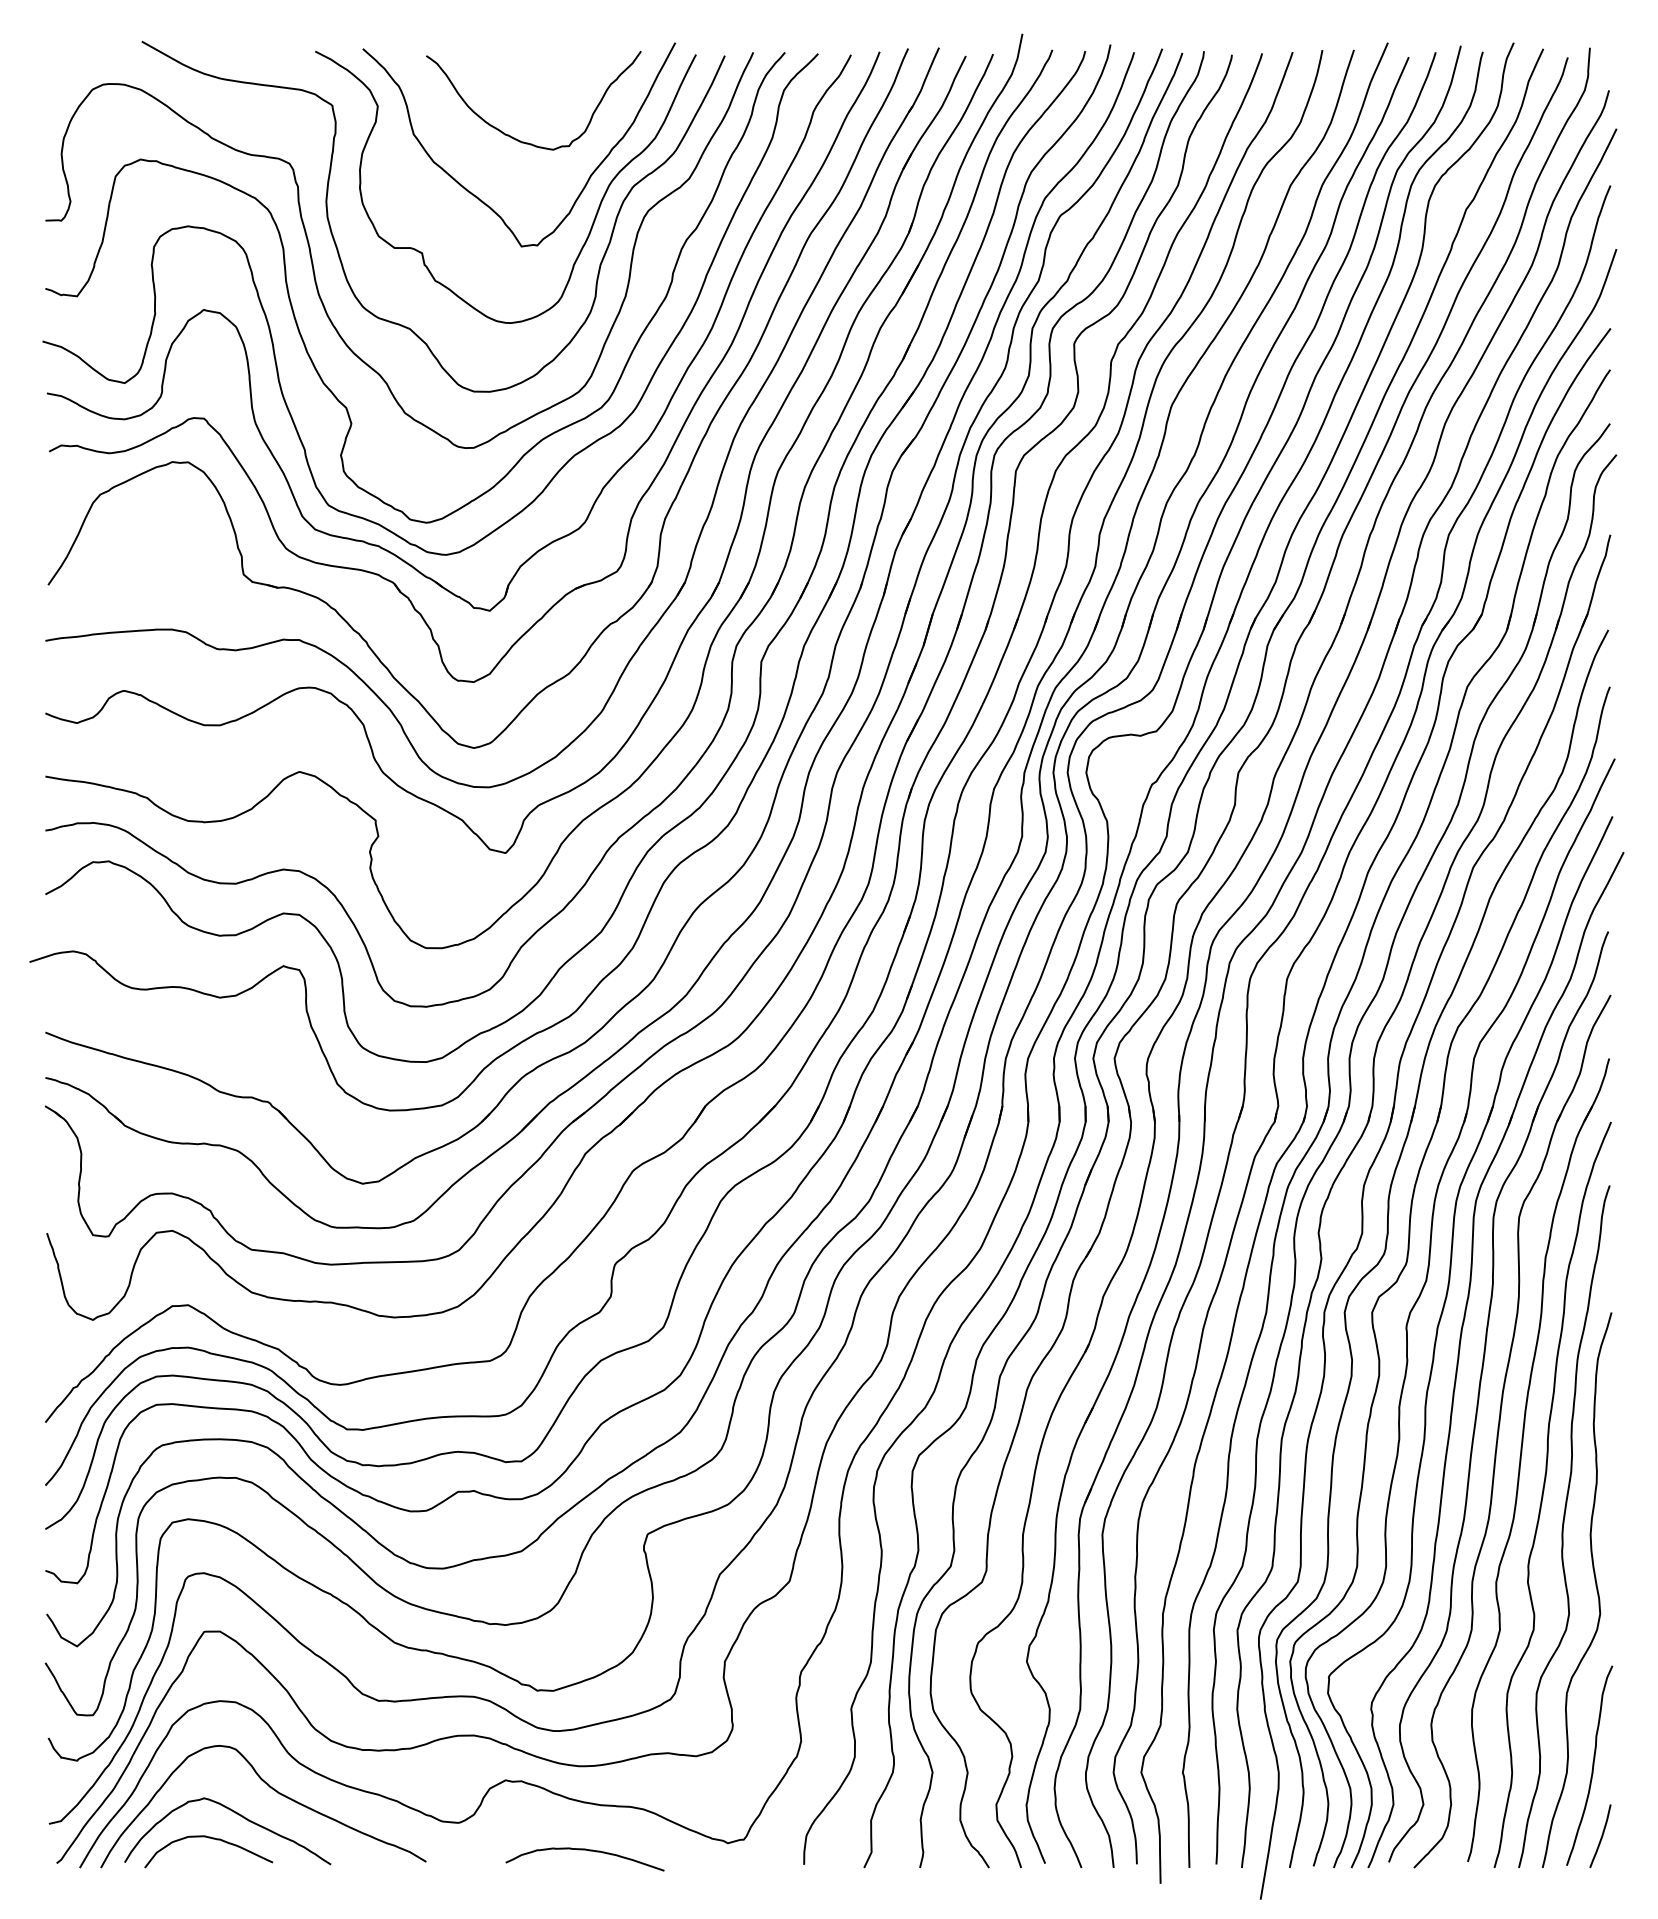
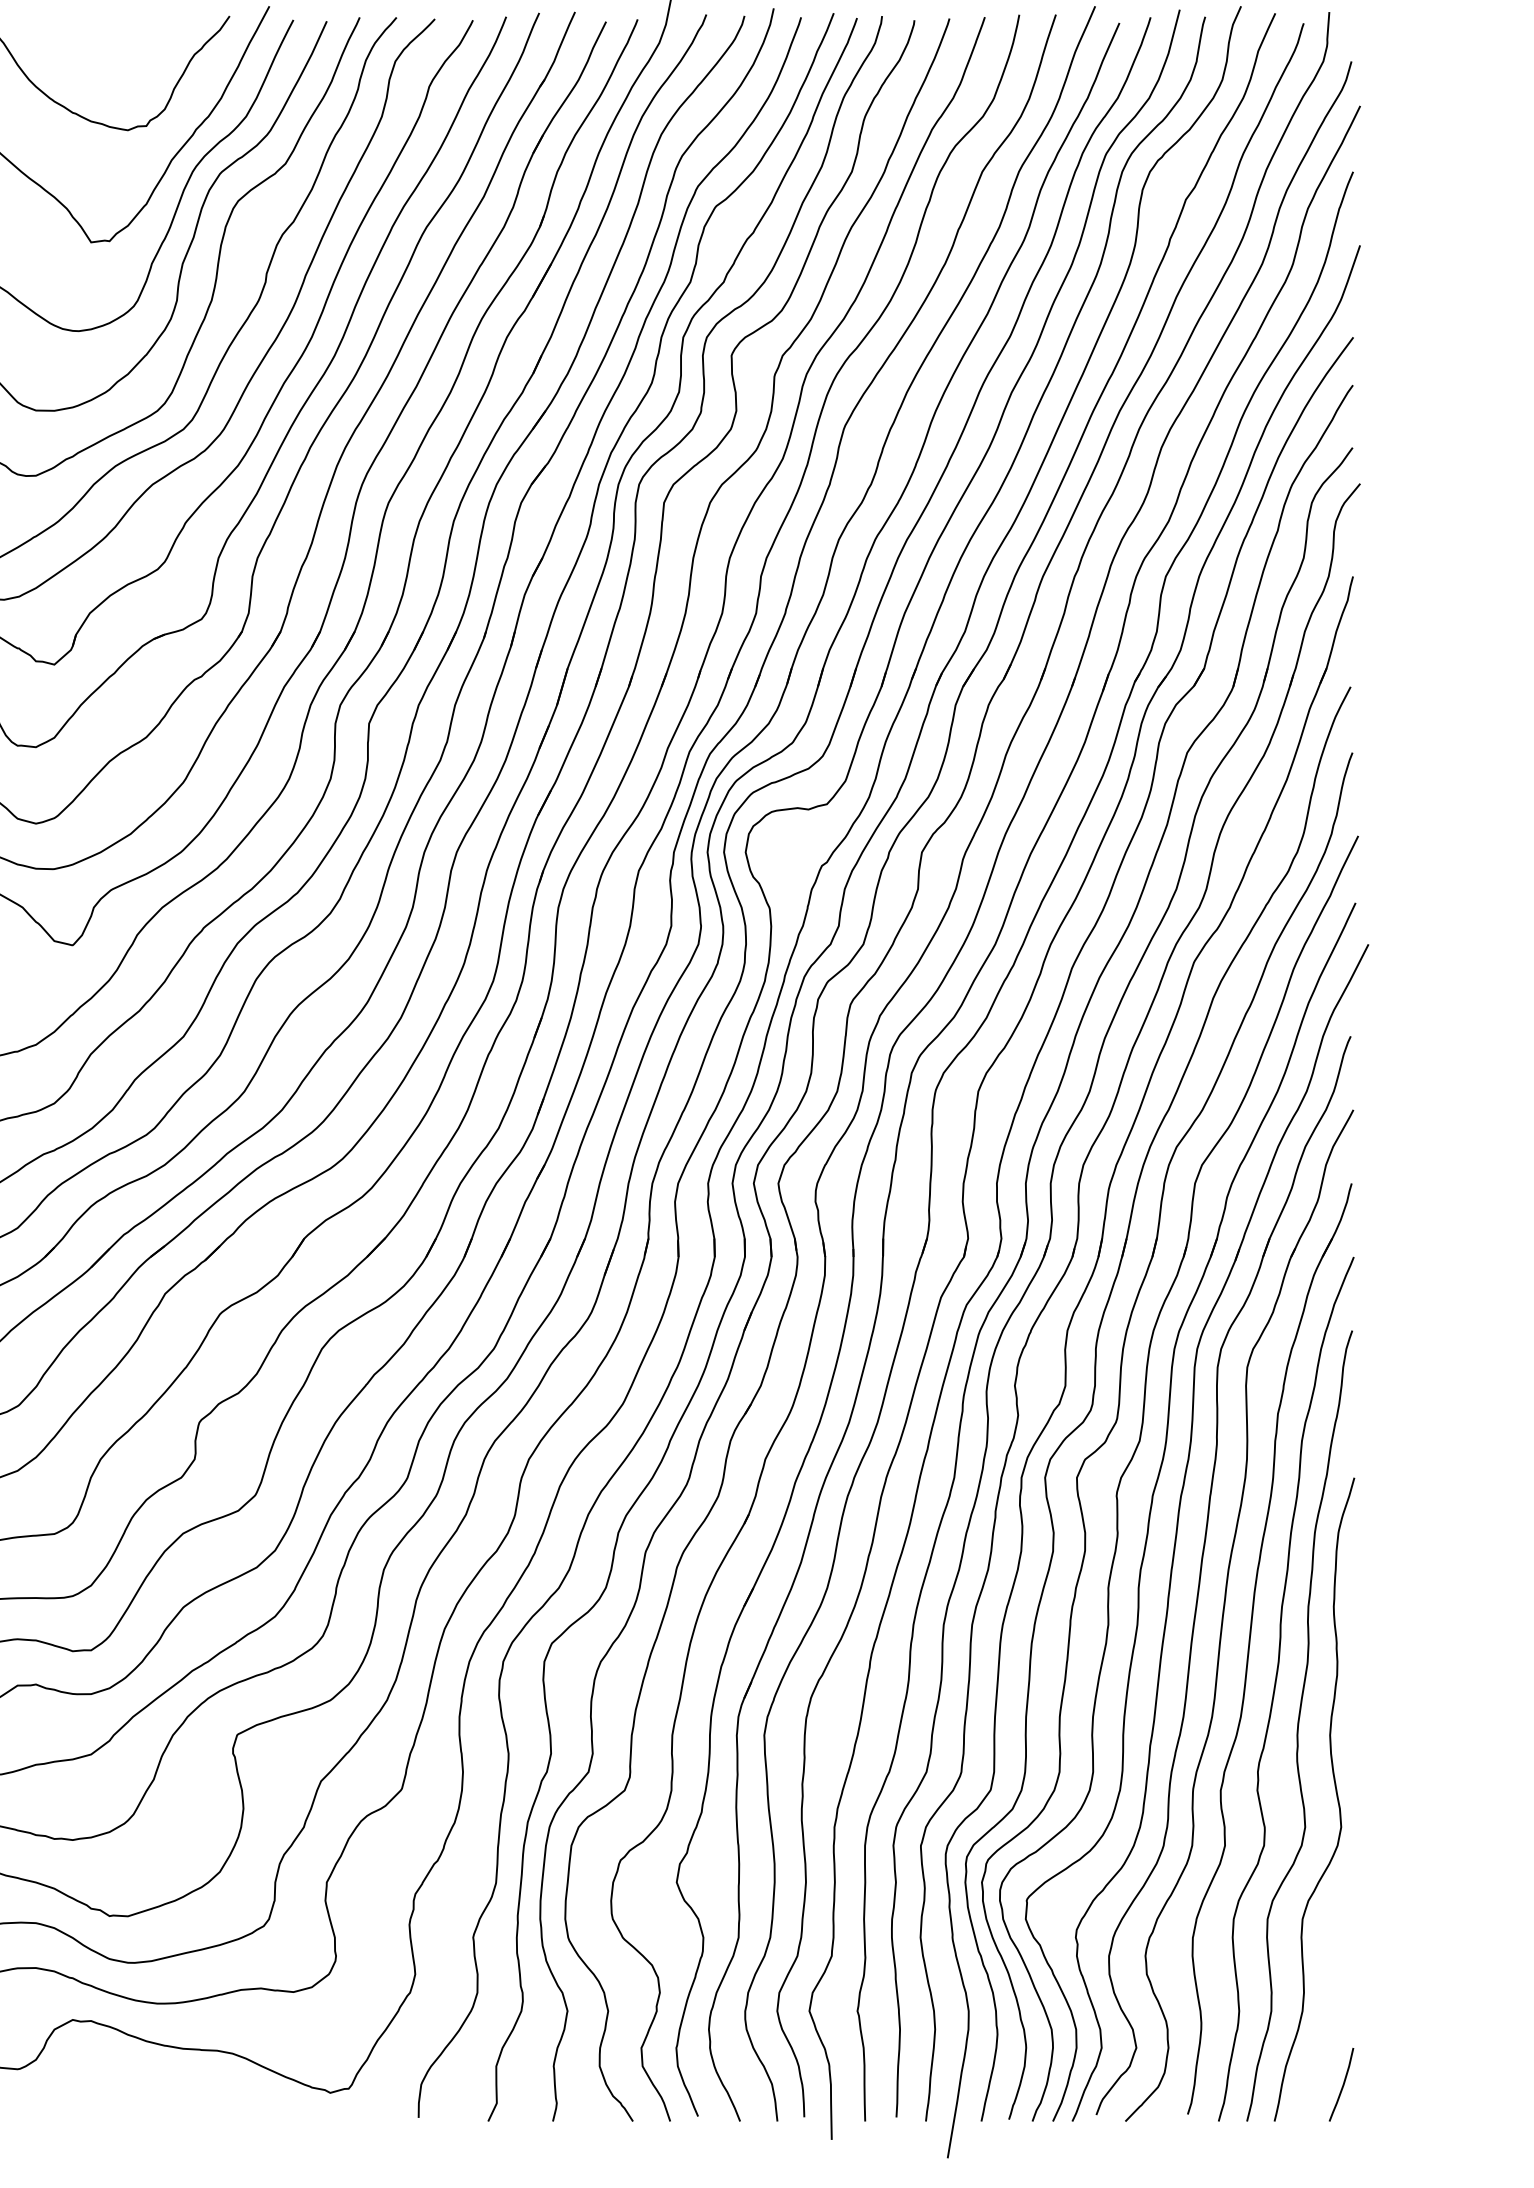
curve: (1592, 1765) -> (1332, 2002), removed
curve: (584, 1850) -> (164, 2101), removed

